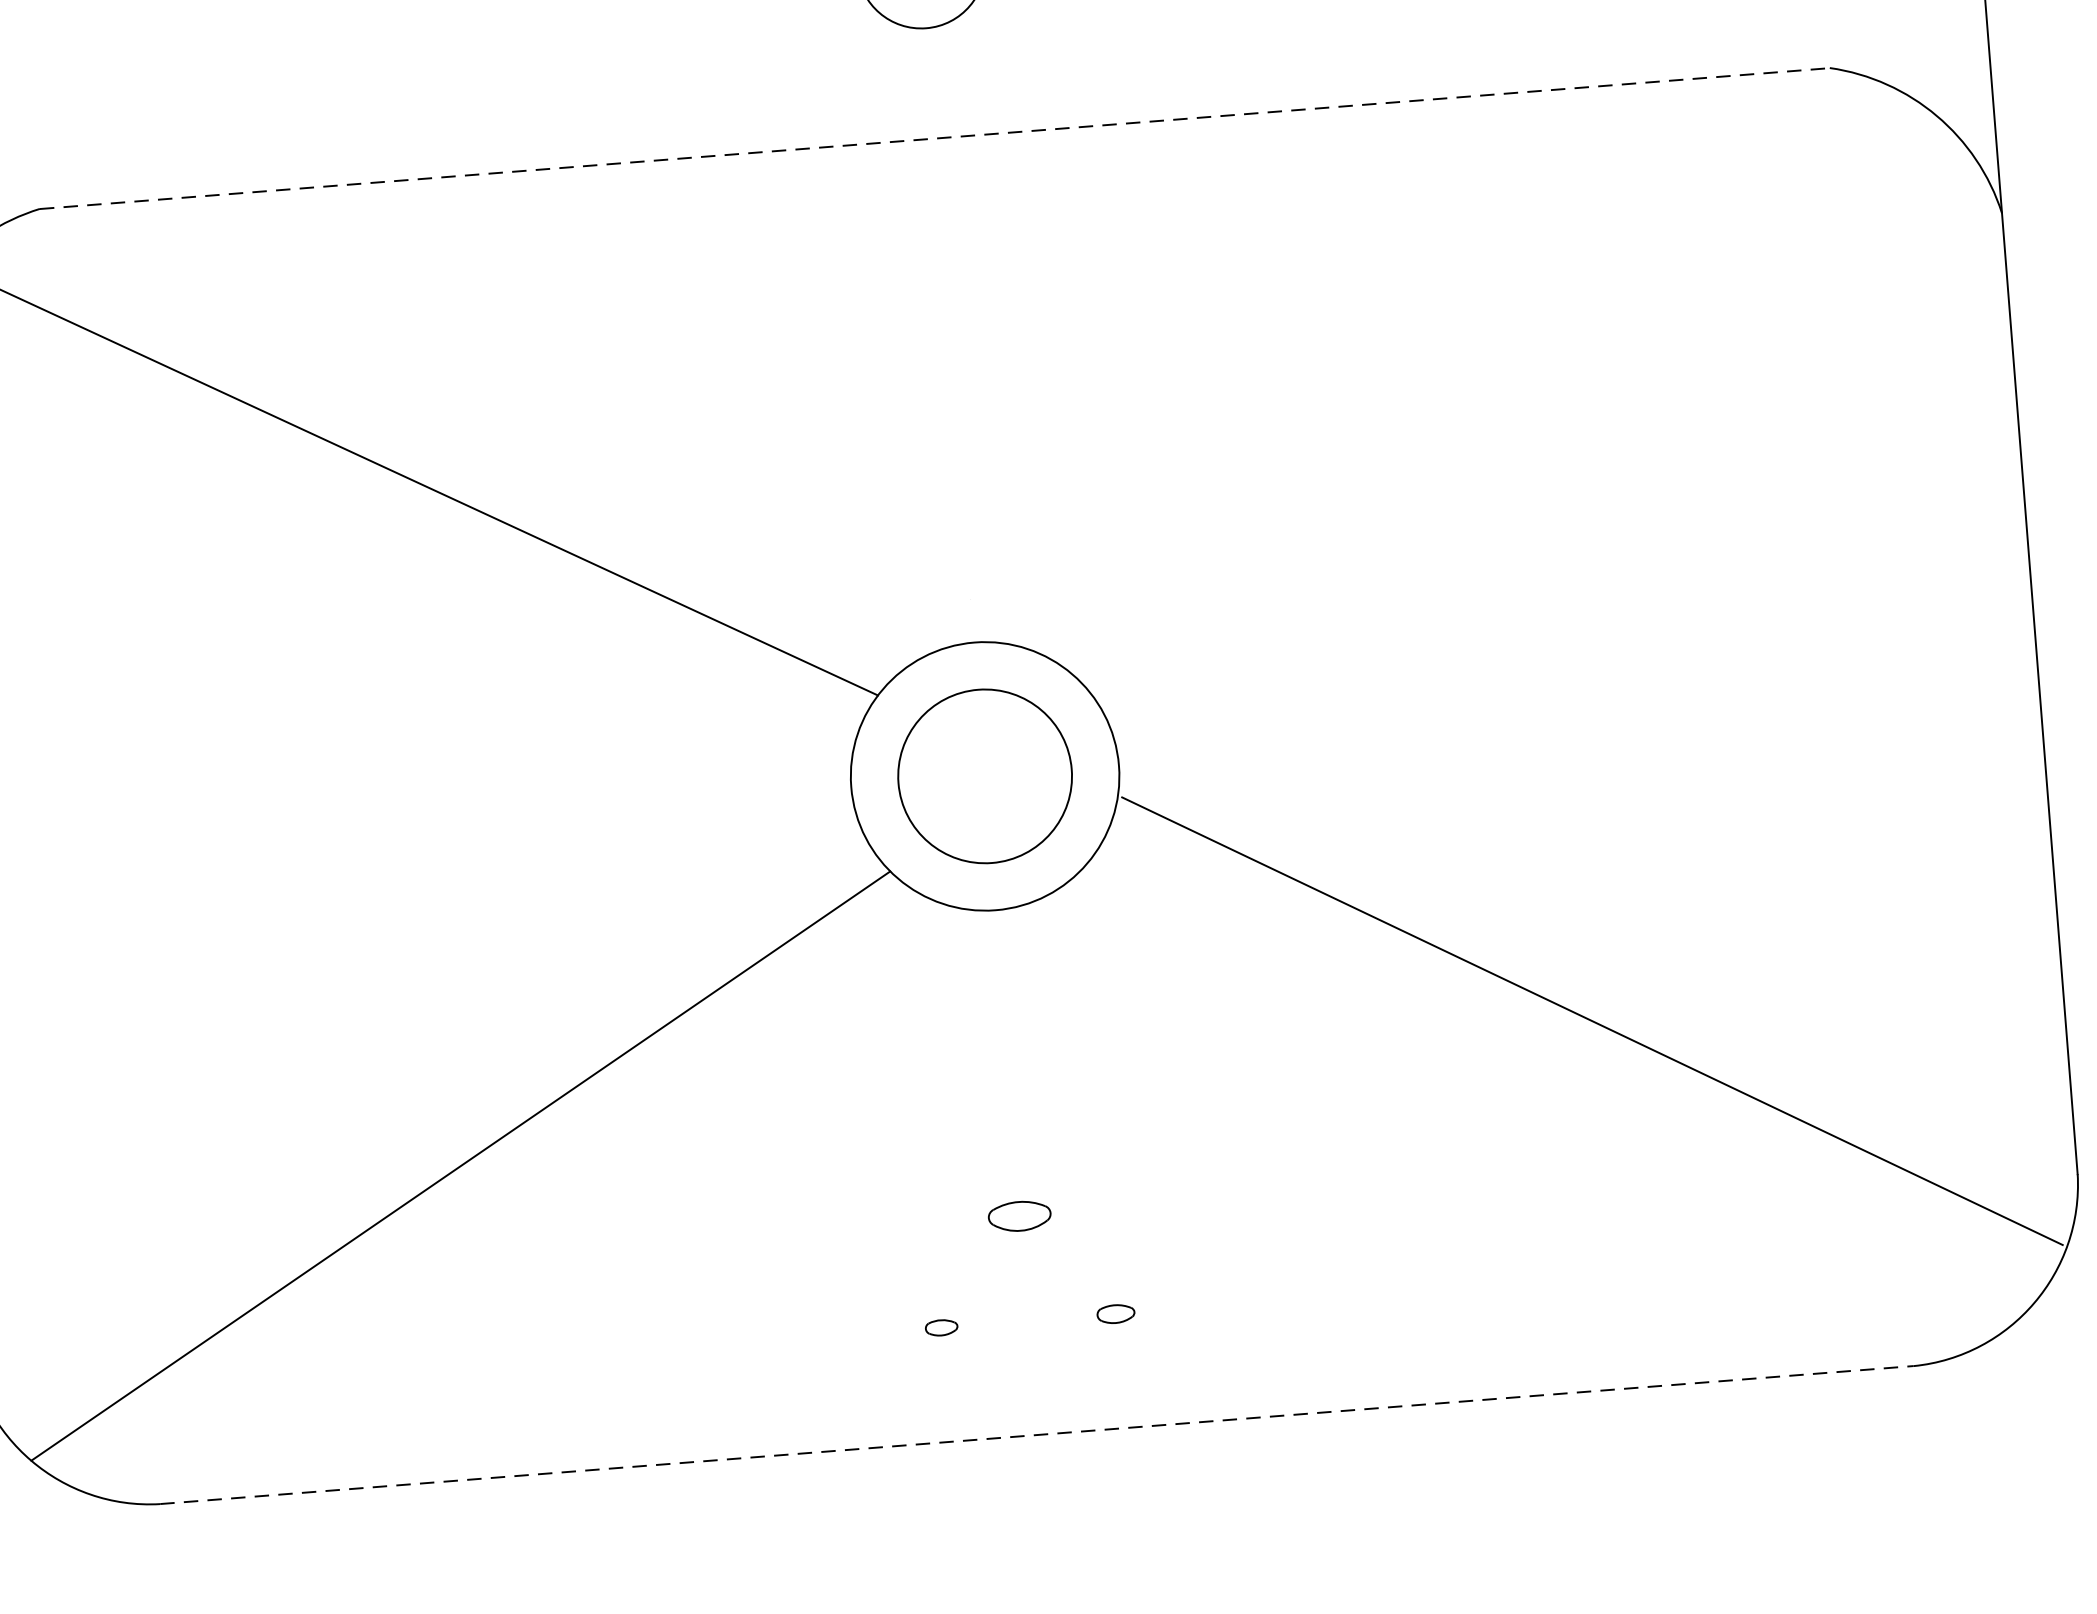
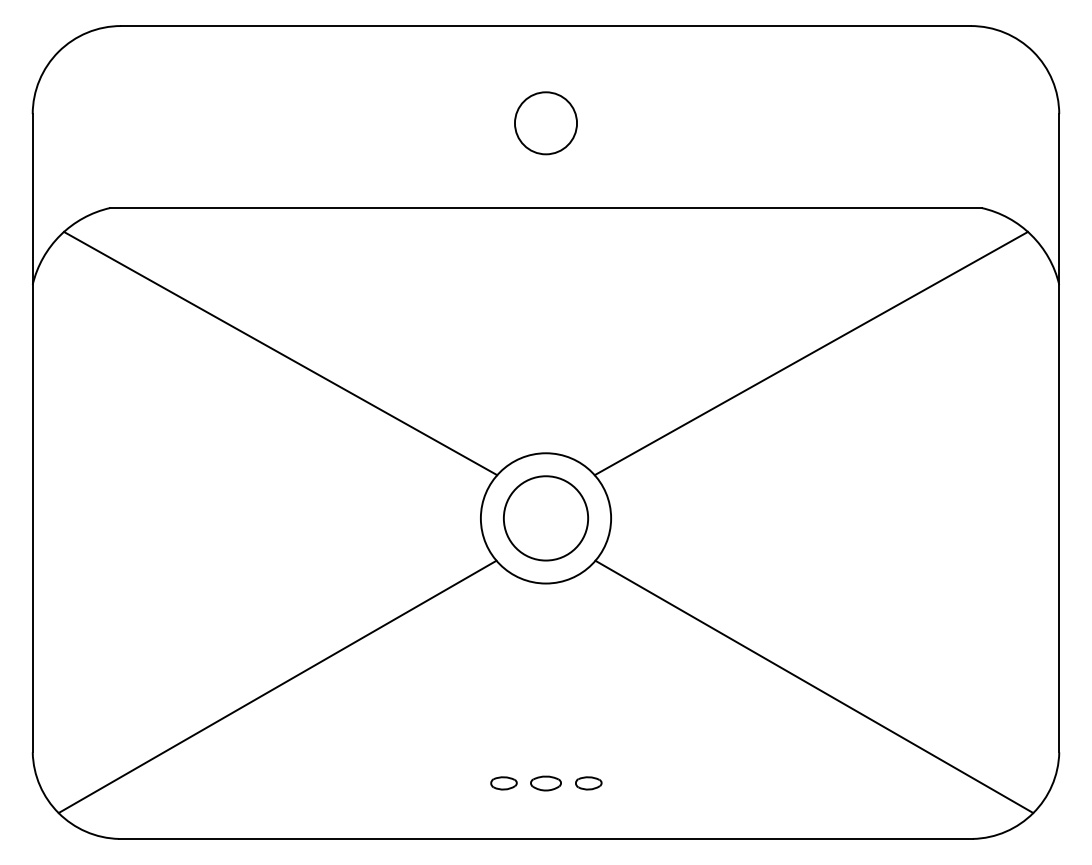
line: (933, 139) -> (545, 208), dashed -> solid
line: (1501, 394) -> (810, 353), added
line: (1592, 1020) -> (814, 686), moved
part: (1018, 1216) -> (545, 783), moved
part: (1115, 1314) -> (588, 783), size x1.43
part: (940, 1328) -> (503, 783), size x1.67
line: (1037, 1434) -> (546, 838), dashed -> solid

